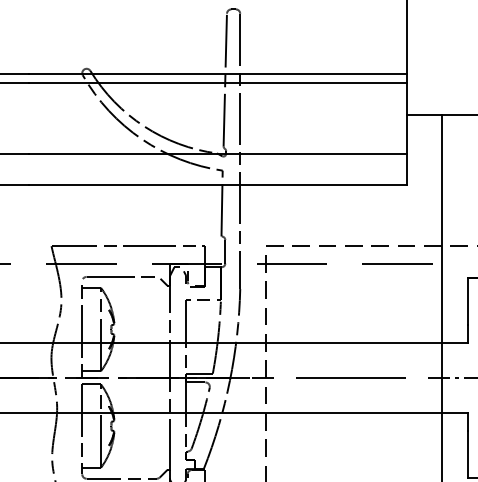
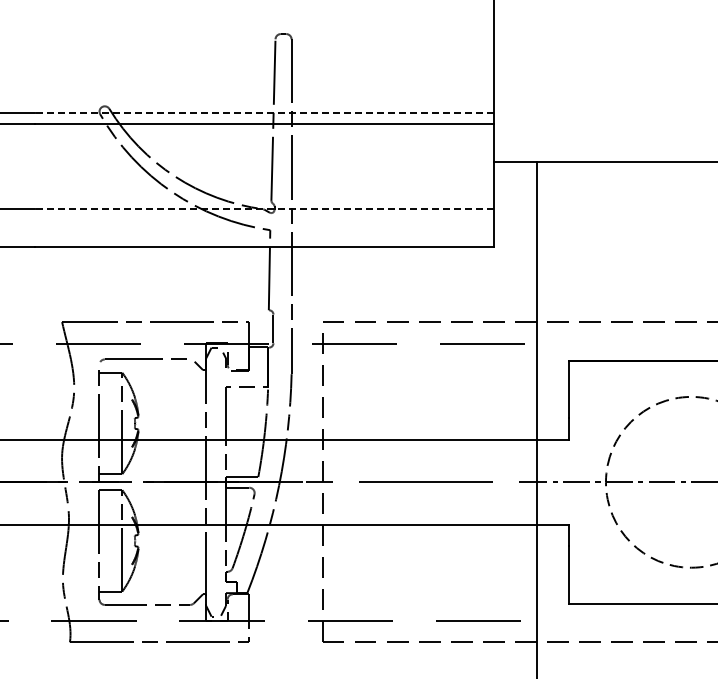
line: (217, 73) -> (264, 112), solid -> dashed
line: (217, 153) -> (264, 209), solid -> dashed

